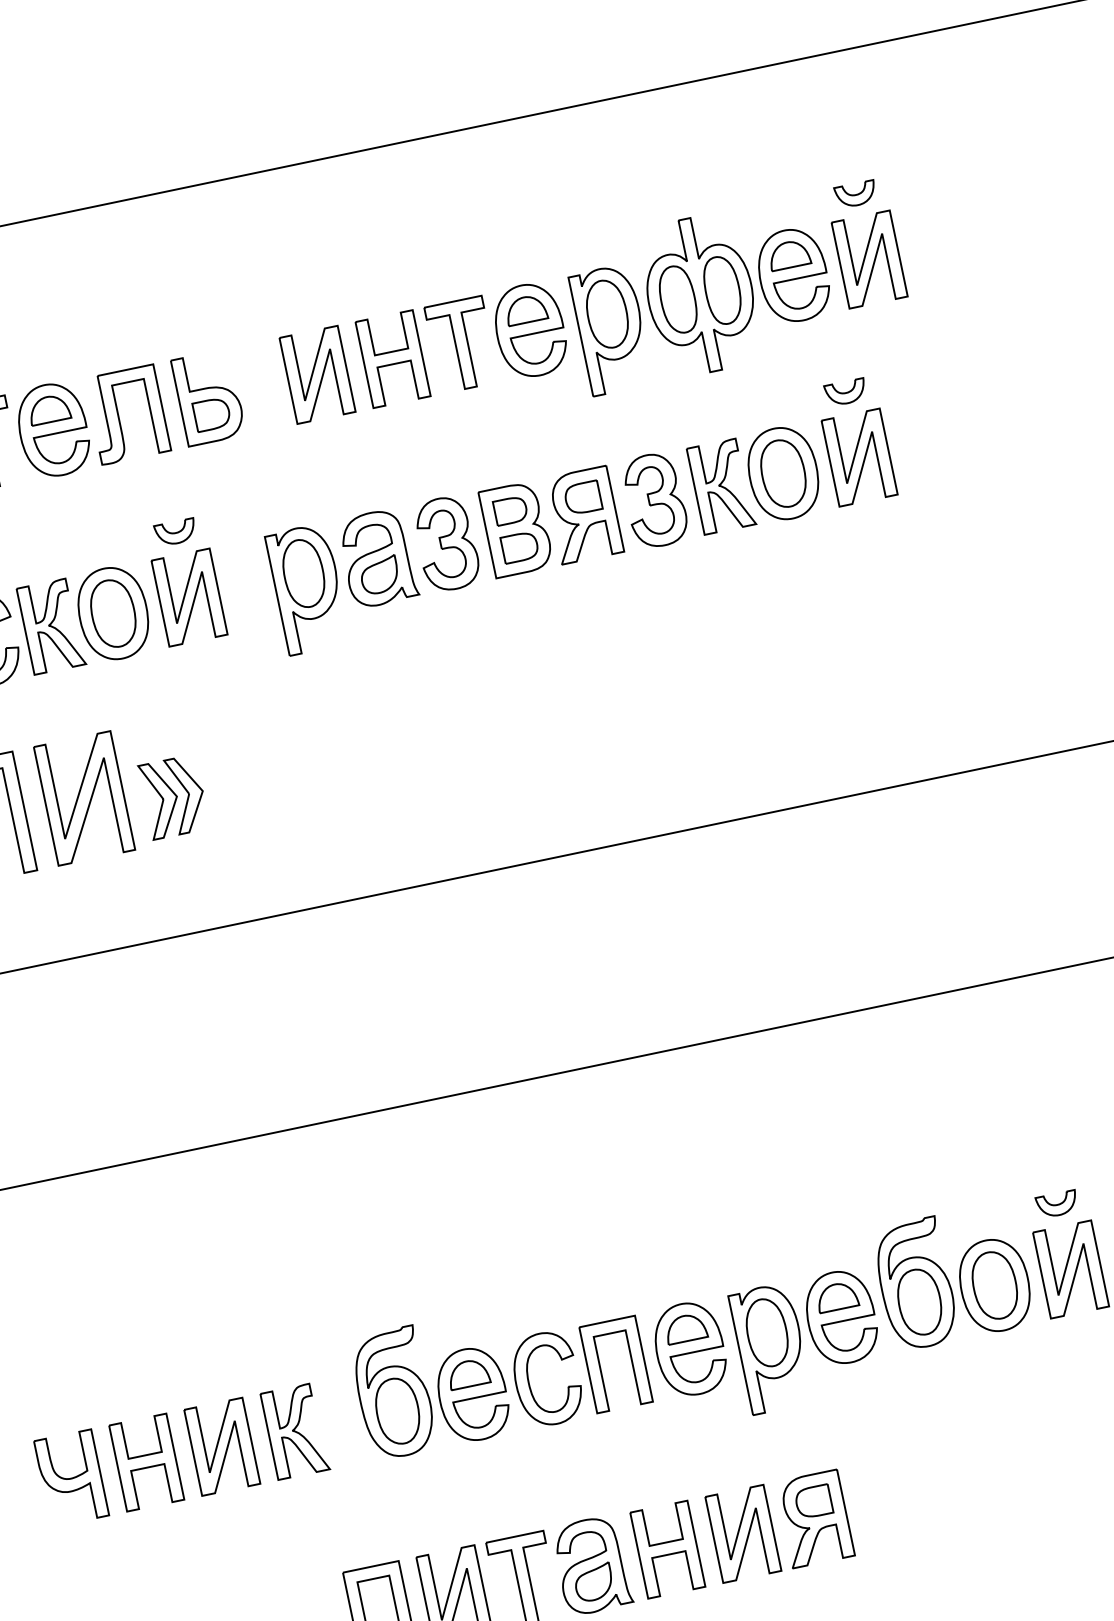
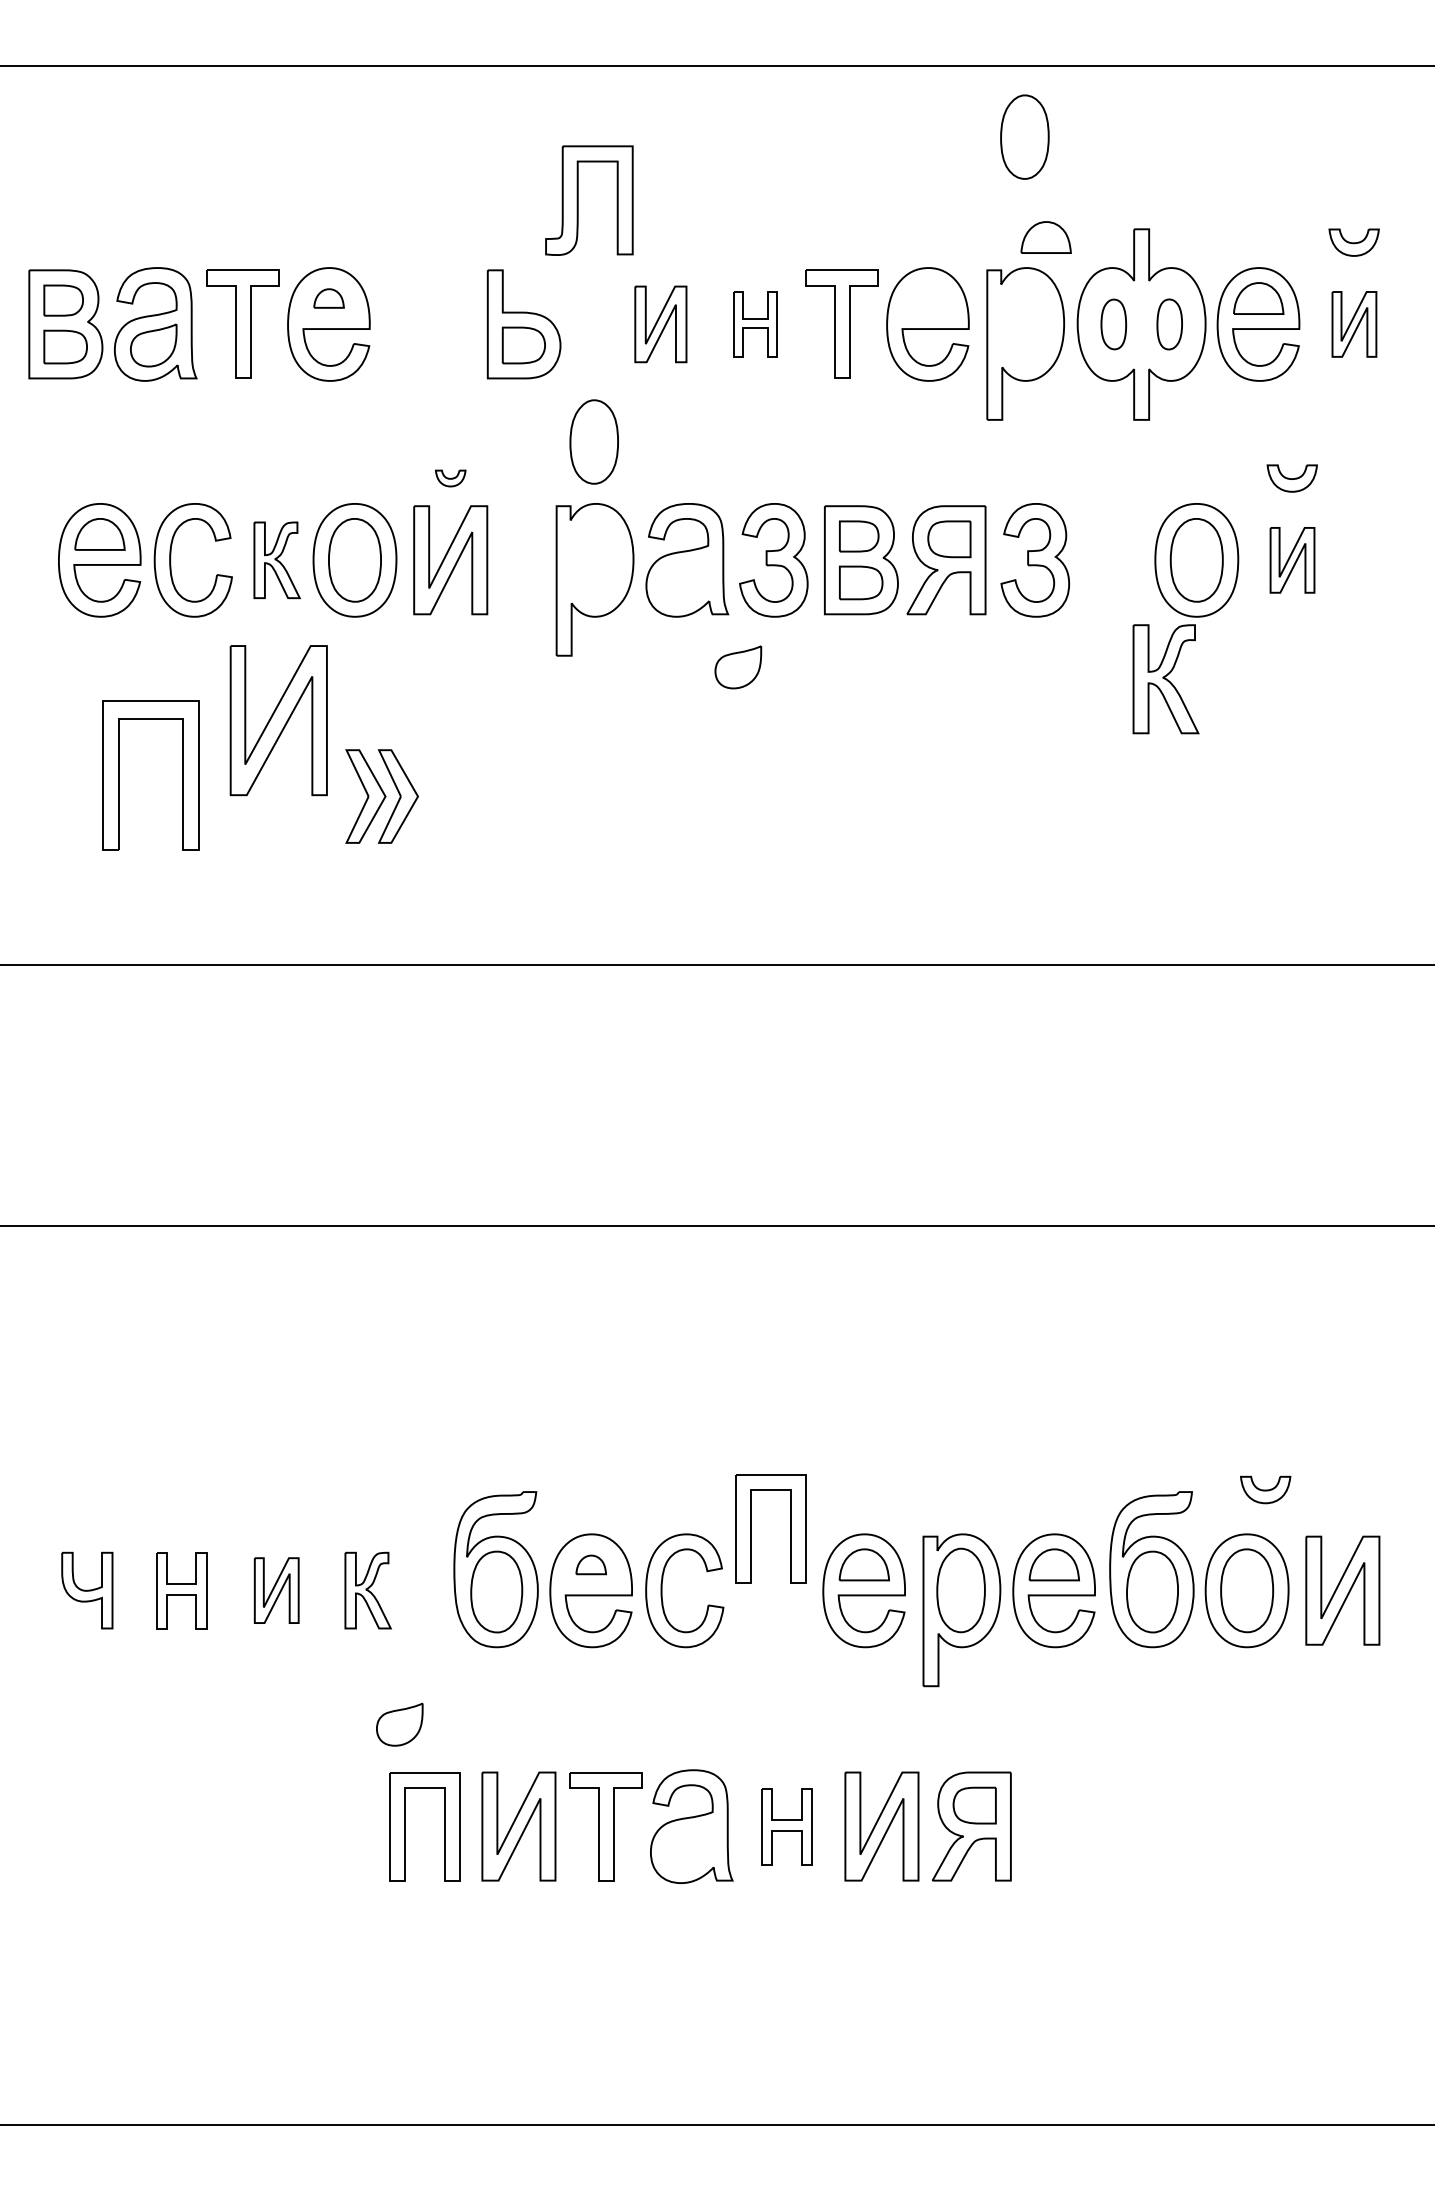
part: (869, 259) -> (1354, 324), size x0.6
part: (722, 290) -> (1169, 324), size x0.6
part: (677, 299) -> (1113, 324), size x0.6
part: (525, 309) -> (1045, 237), moved
part: (606, 313) -> (1024, 136), moved
part: (392, 358) -> (755, 323), size x0.6
part: (317, 375) -> (660, 324), size x0.7
part: (48, 409) -> (328, 298), size x0.6
part: (119, 416) -> (578, 200), moved
part: (859, 457) -> (1292, 560), size x0.6
part: (721, 486) -> (1165, 679), moved
part: (175, 532) -> (450, 478), size x0.6
part: (303, 573) -> (593, 441), moved
part: (379, 575) -> (738, 667), moved
part: (50, 626) -> (276, 560), size x0.7
part: (84, 798) -> (278, 720), moved
part: (1057, 1204) -> (1265, 1489), moved
part: (600, 1367) -> (751, 1528), moved
part: (467, 1373) -> (590, 1564), size x0.6
part: (294, 1431) -> (367, 1590), size x0.7
part: (222, 1446) -> (276, 1590), size x0.6
part: (146, 1462) -> (181, 1590), size x0.7
part: (71, 1478) -> (87, 1590), size x0.7
part: (667, 1549) -> (786, 1826), size x0.7
part: (593, 1582) -> (399, 1724), moved

